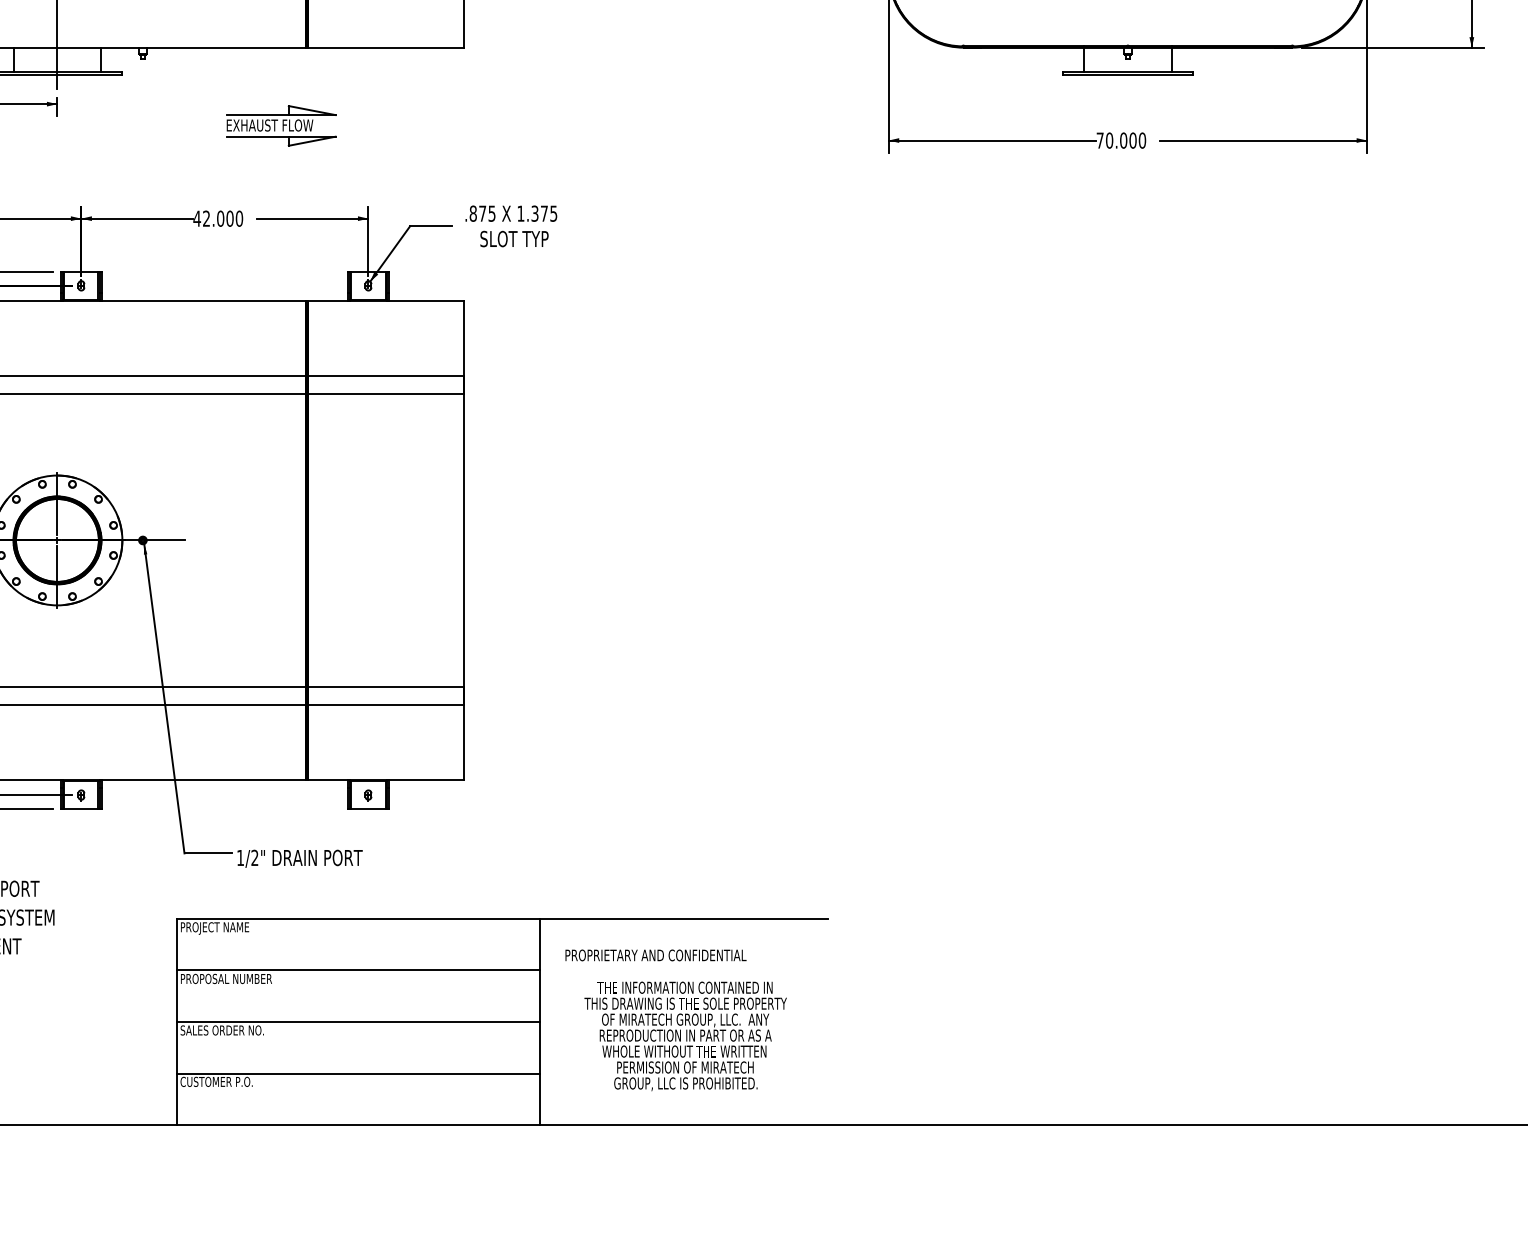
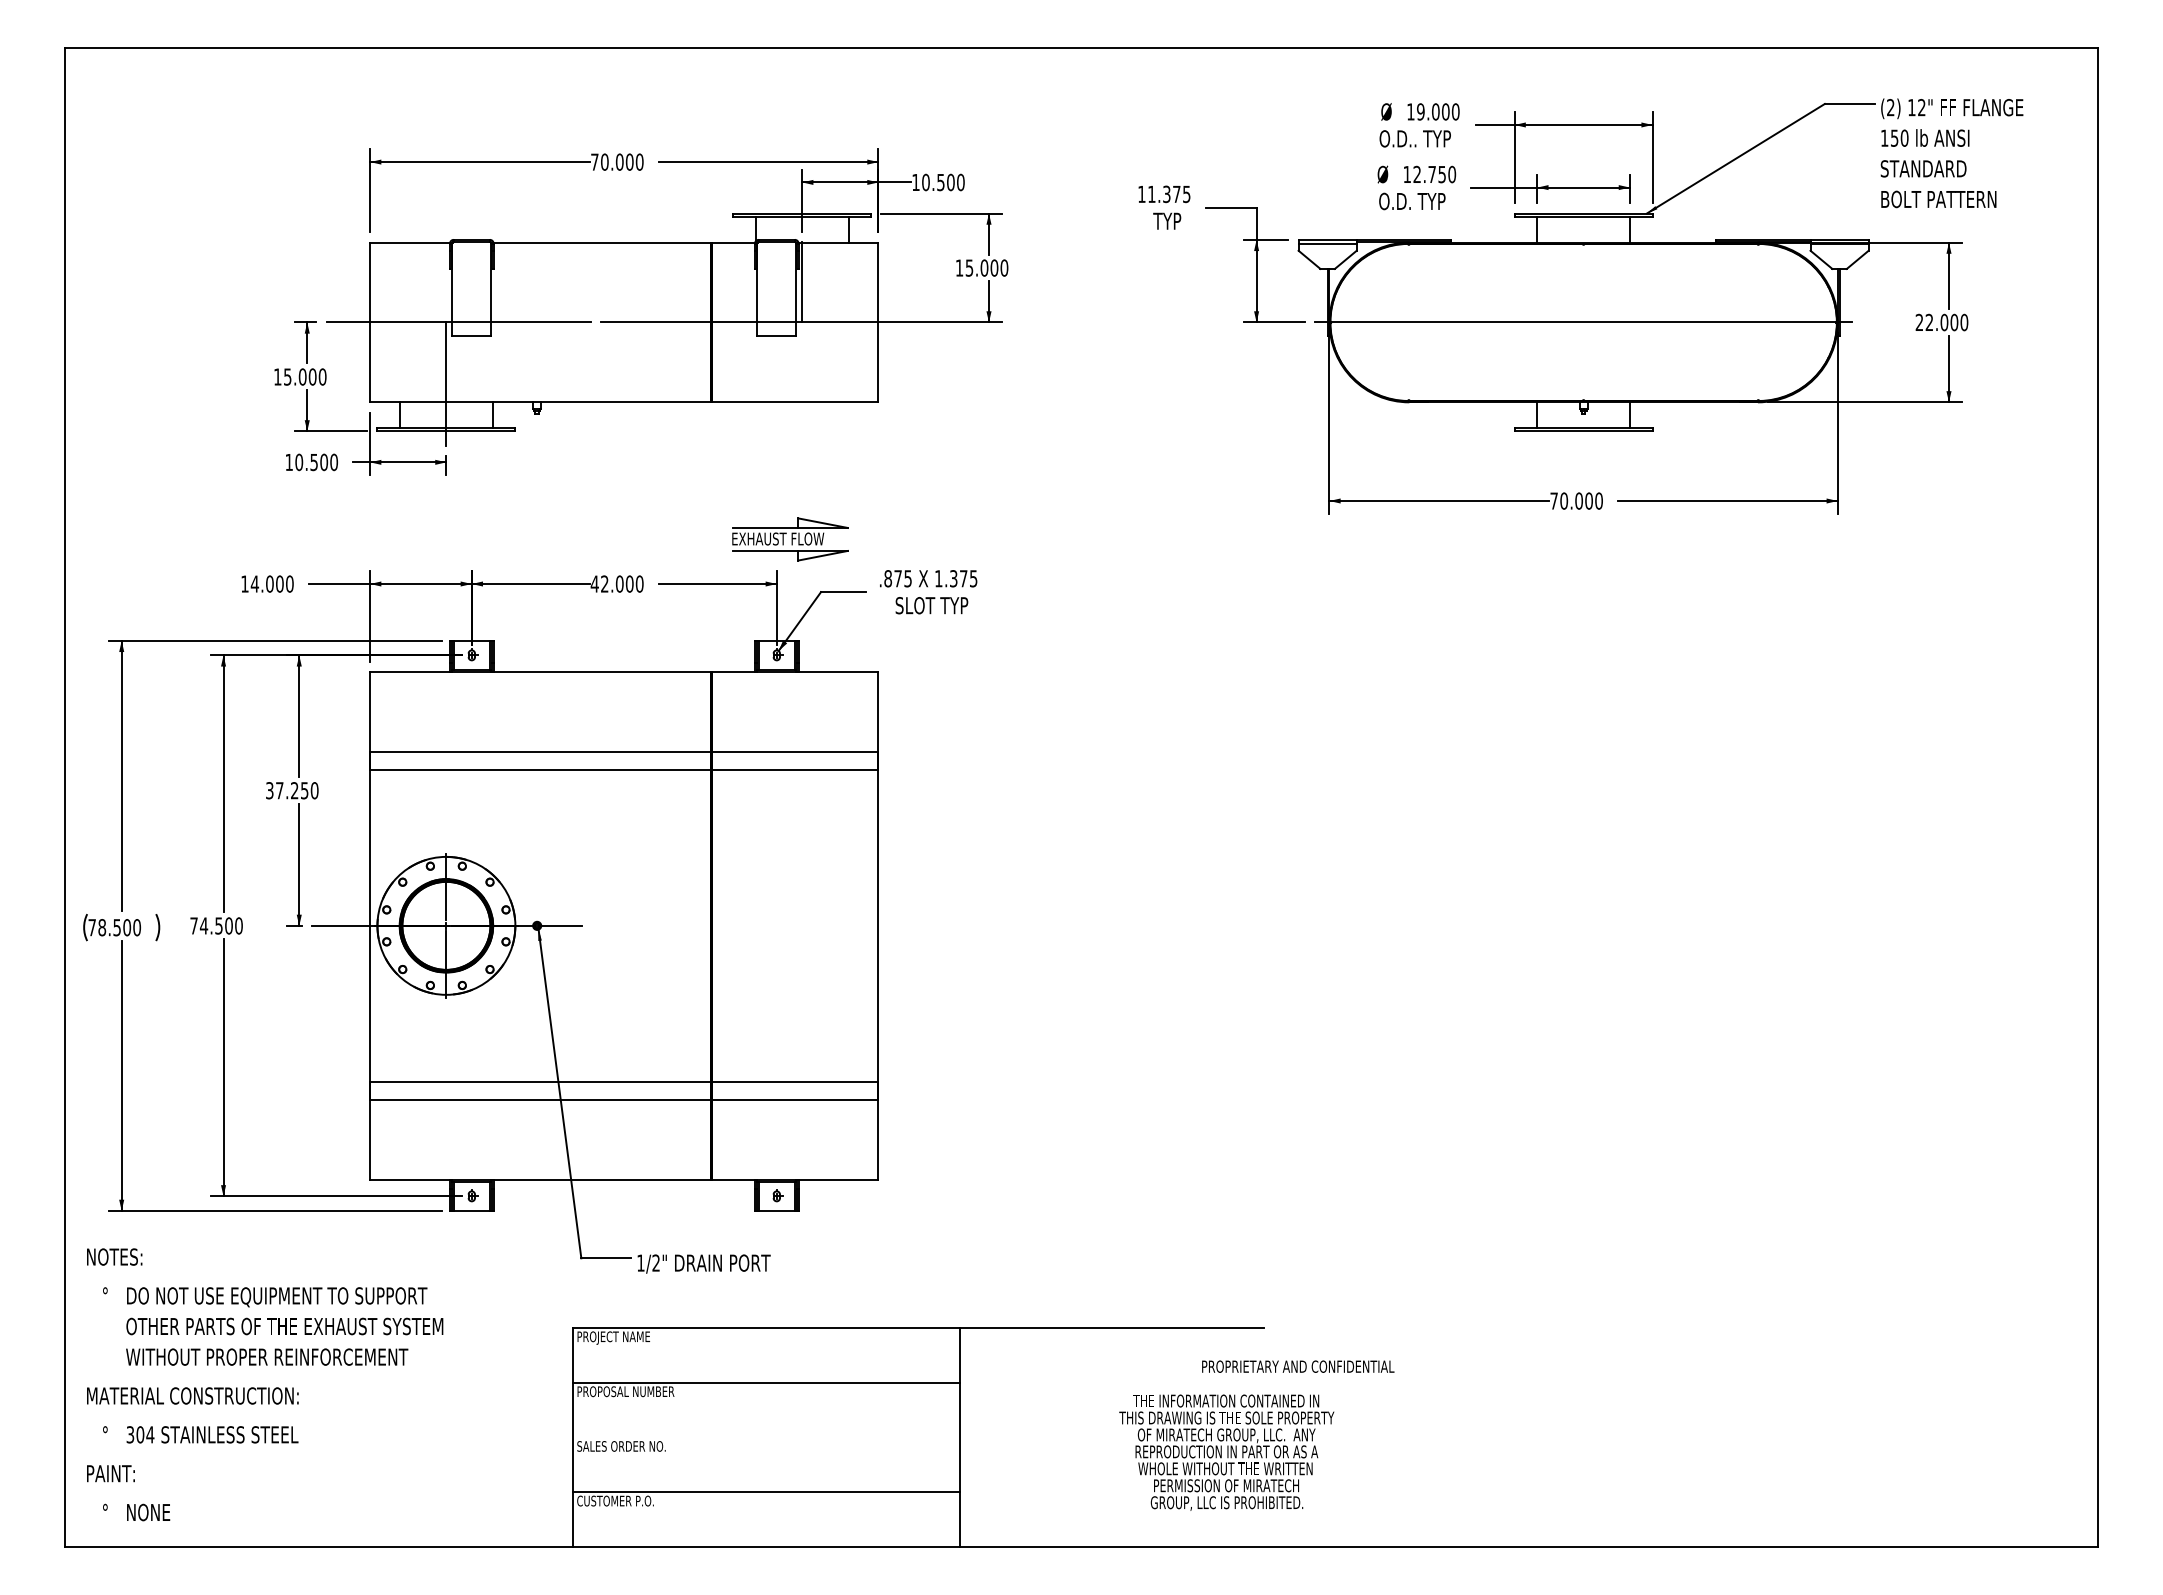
part: (281, 125) -> (790, 539), moved
text: (656, 955) -> (1298, 1366), moved
line: (358, 1022) -> (766, 1437), removed
text: (685, 1036) -> (1226, 1452), moved

